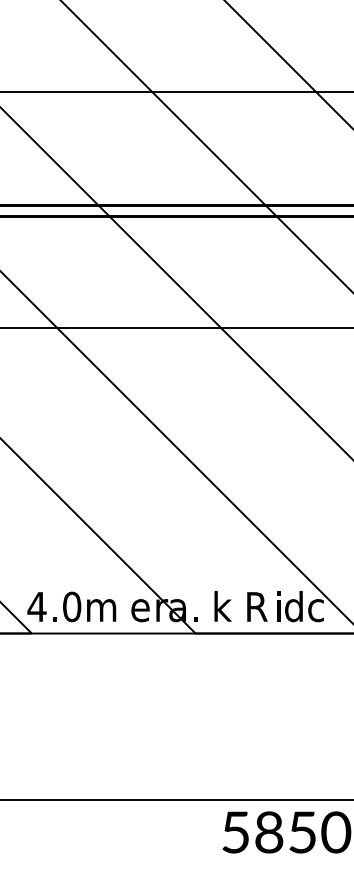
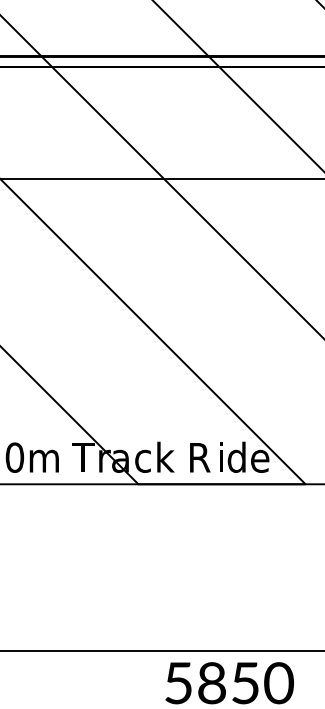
text: (140, 607) -> (83, 458), e -> T
text: (199, 610) -> (142, 461), . -> c
text: (318, 610) -> (261, 461), c -> e

